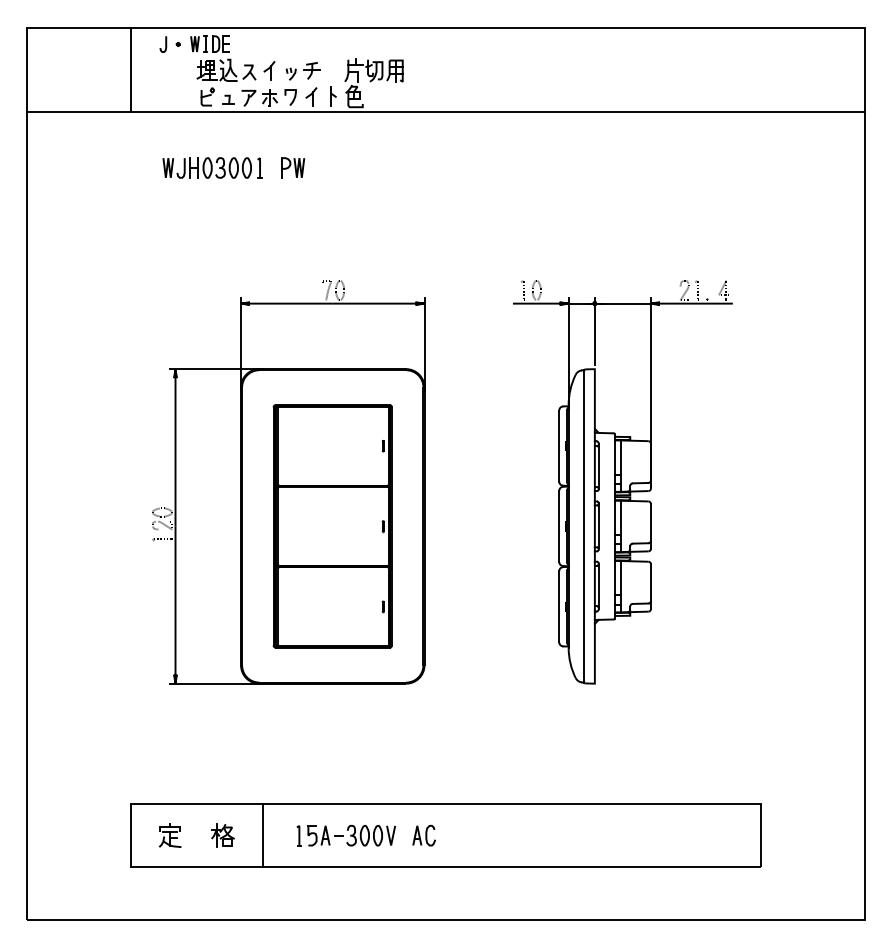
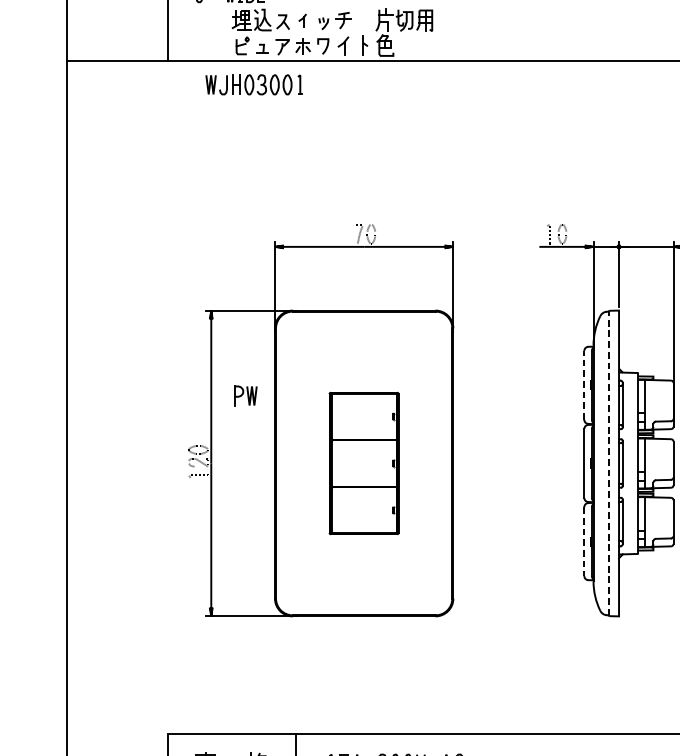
part: (269, 70) -> (302, 20), size x0.7
part: (212, 167) -> (254, 84), moved
part: (293, 167) -> (246, 395), moved
line: (559, 445) -> (584, 384), solid -> dashed
line: (584, 525) -> (608, 462), solid -> dashed
part: (332, 526) -> (363, 463), size x0.6
line: (559, 607) -> (584, 542), solid -> dashed

